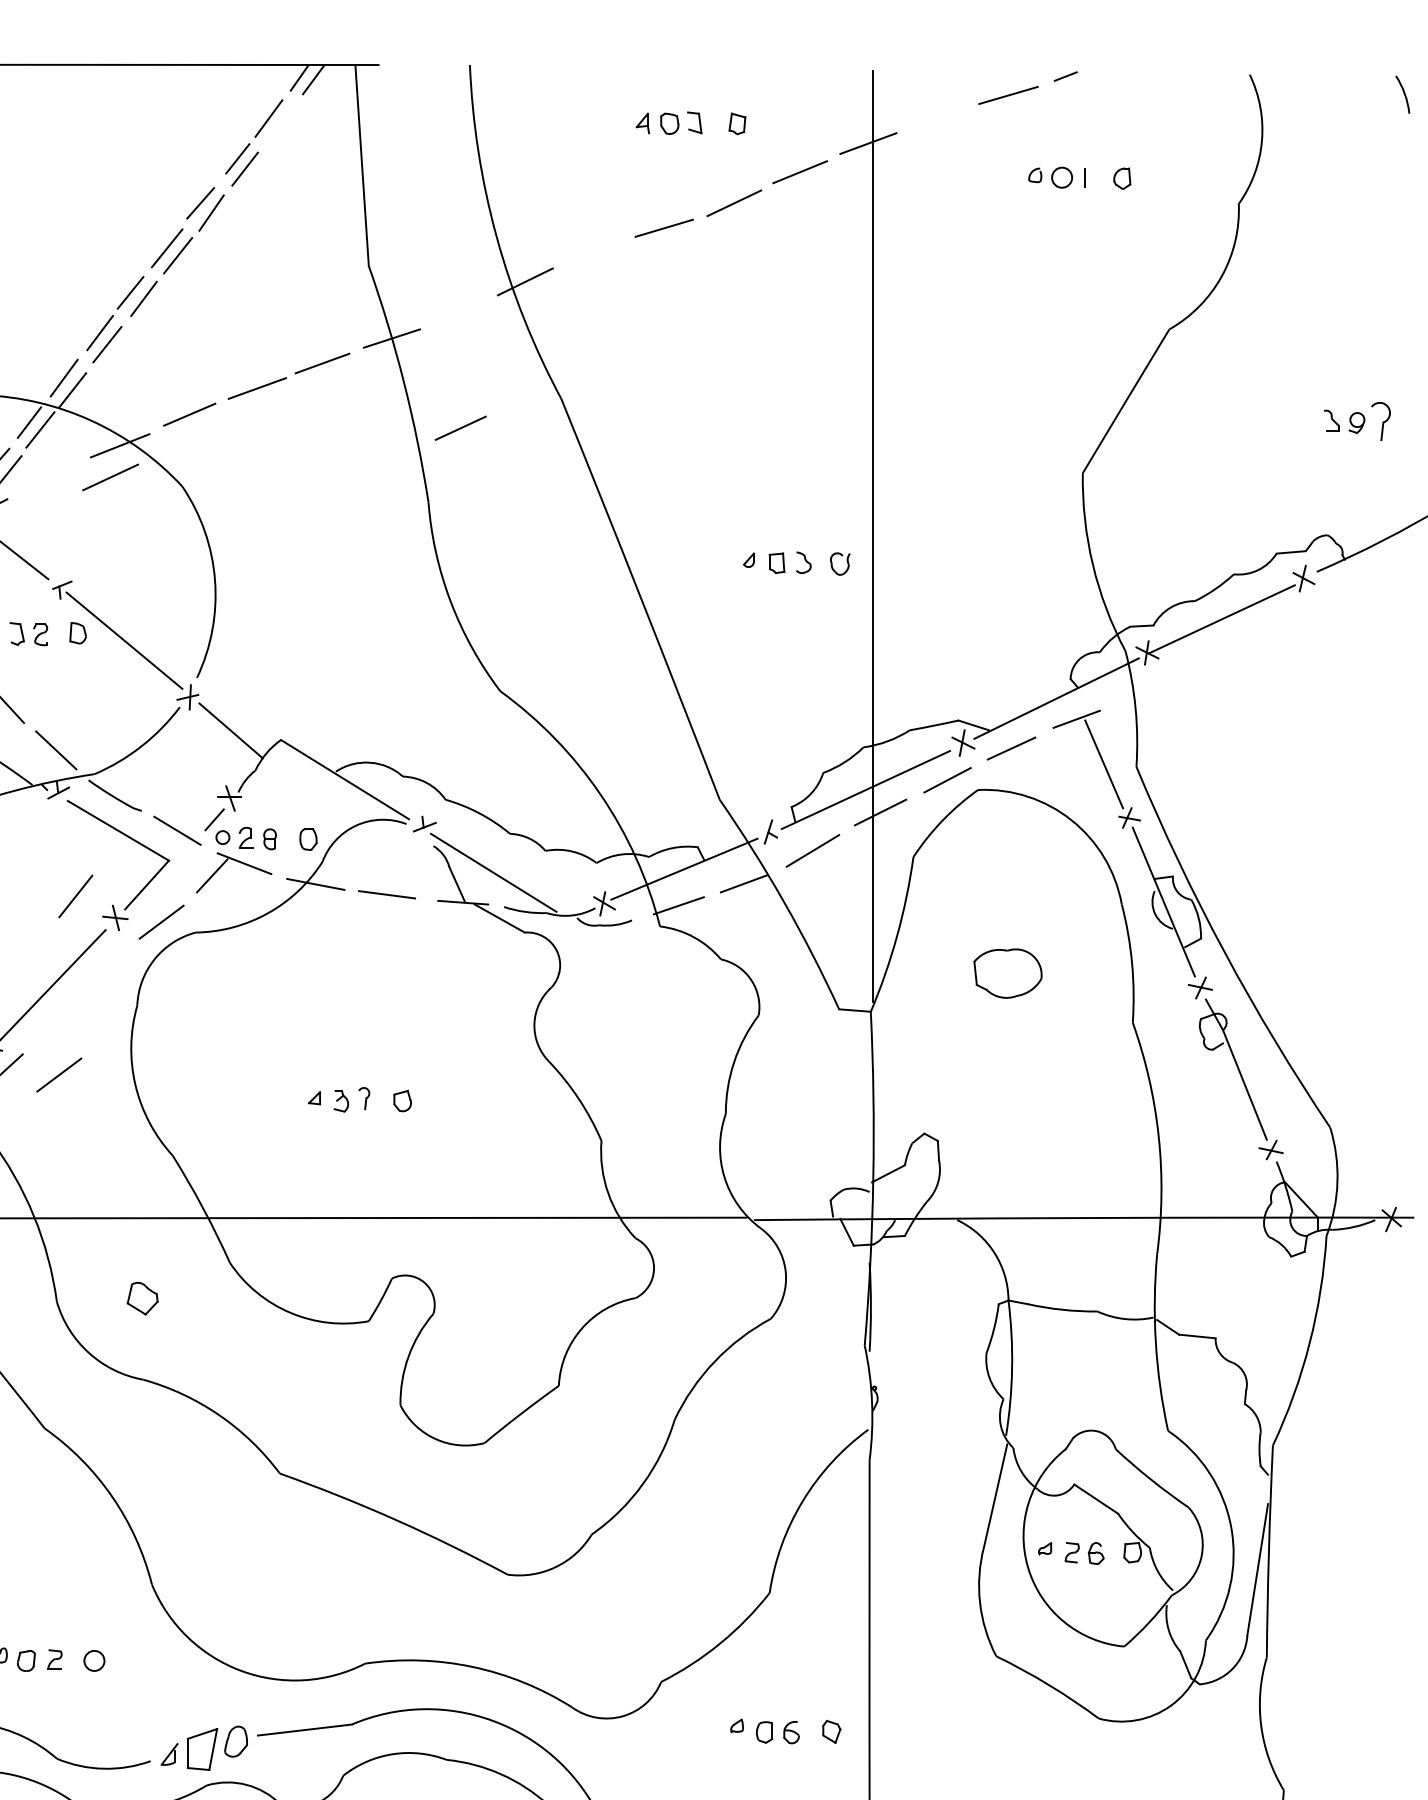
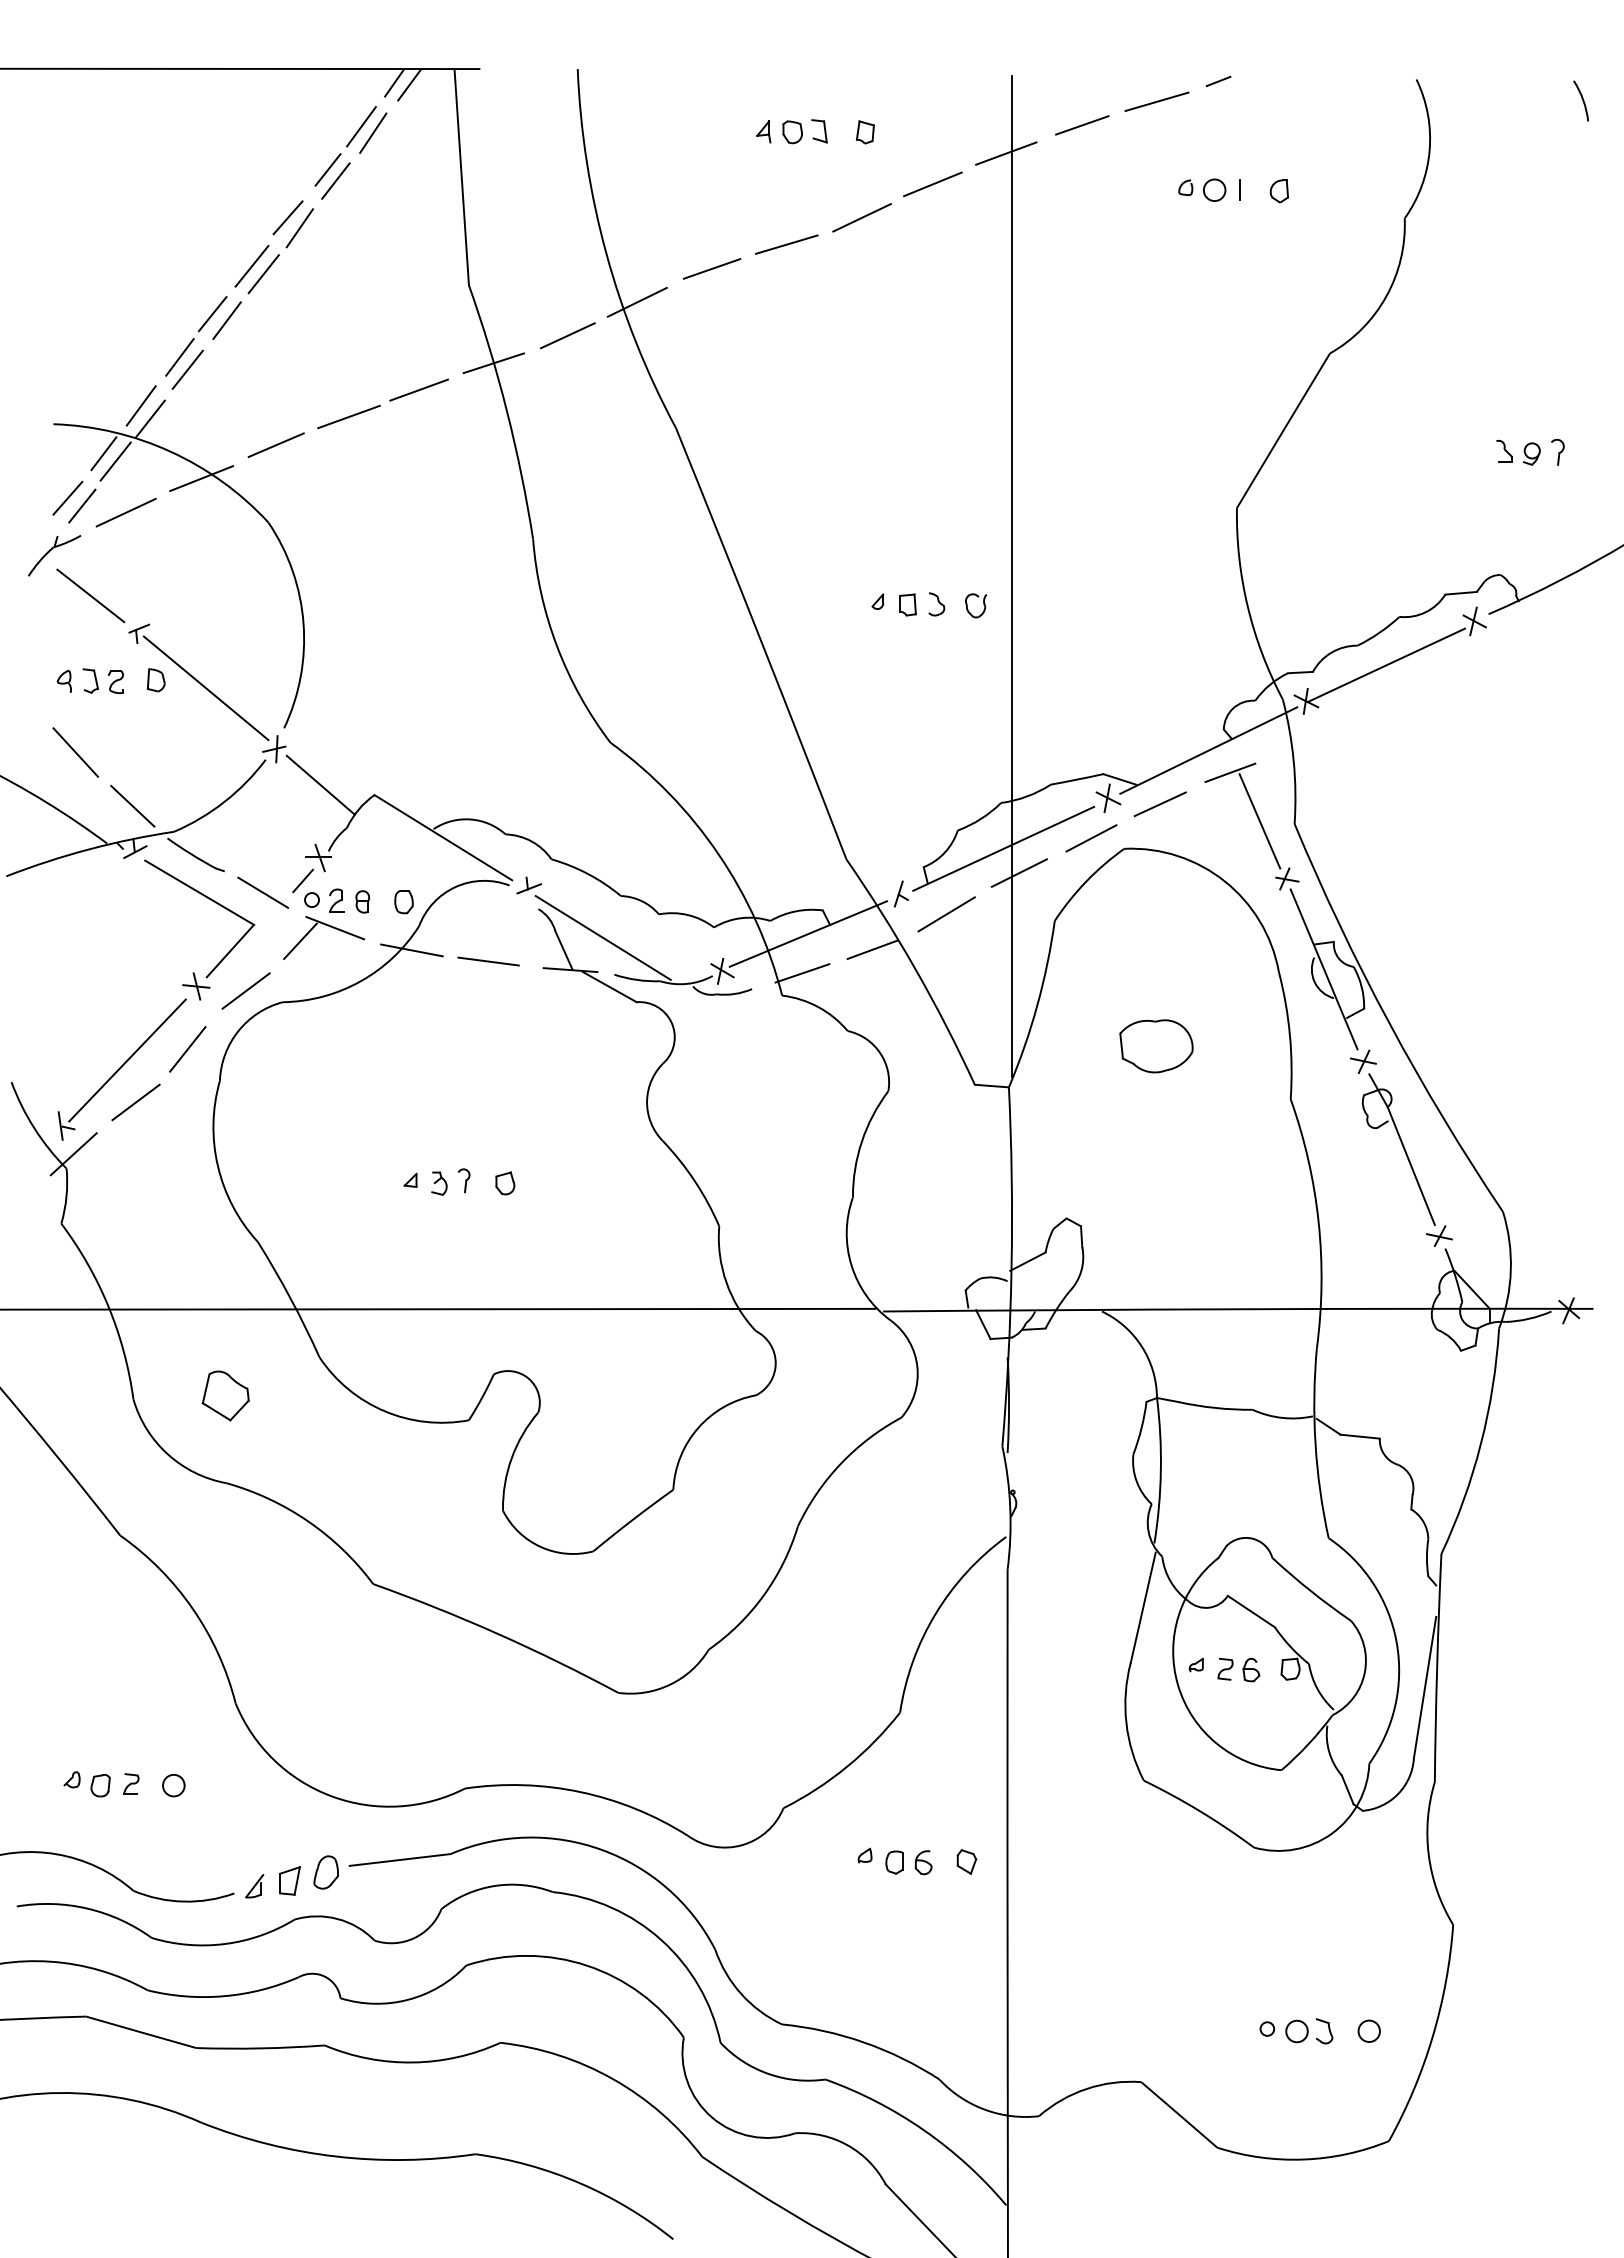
line: (939, 117) -> (1082, 125), added
line: (280, 124) -> (373, 132), added
line: (594, 250) -> (711, 268), added
part: (1380, 420) -> (1557, 451), size x0.62
line: (460, 428) -> (567, 335), moved
line: (109, 477) -> (125, 512), moved
line: (75, 896) -> (187, 1049), moved
line: (58, 1075) -> (135, 1102), moved
part: (142, 1298) -> (225, 1395), size x1.43
part: (201, 1749) -> (289, 1880), size x0.62

